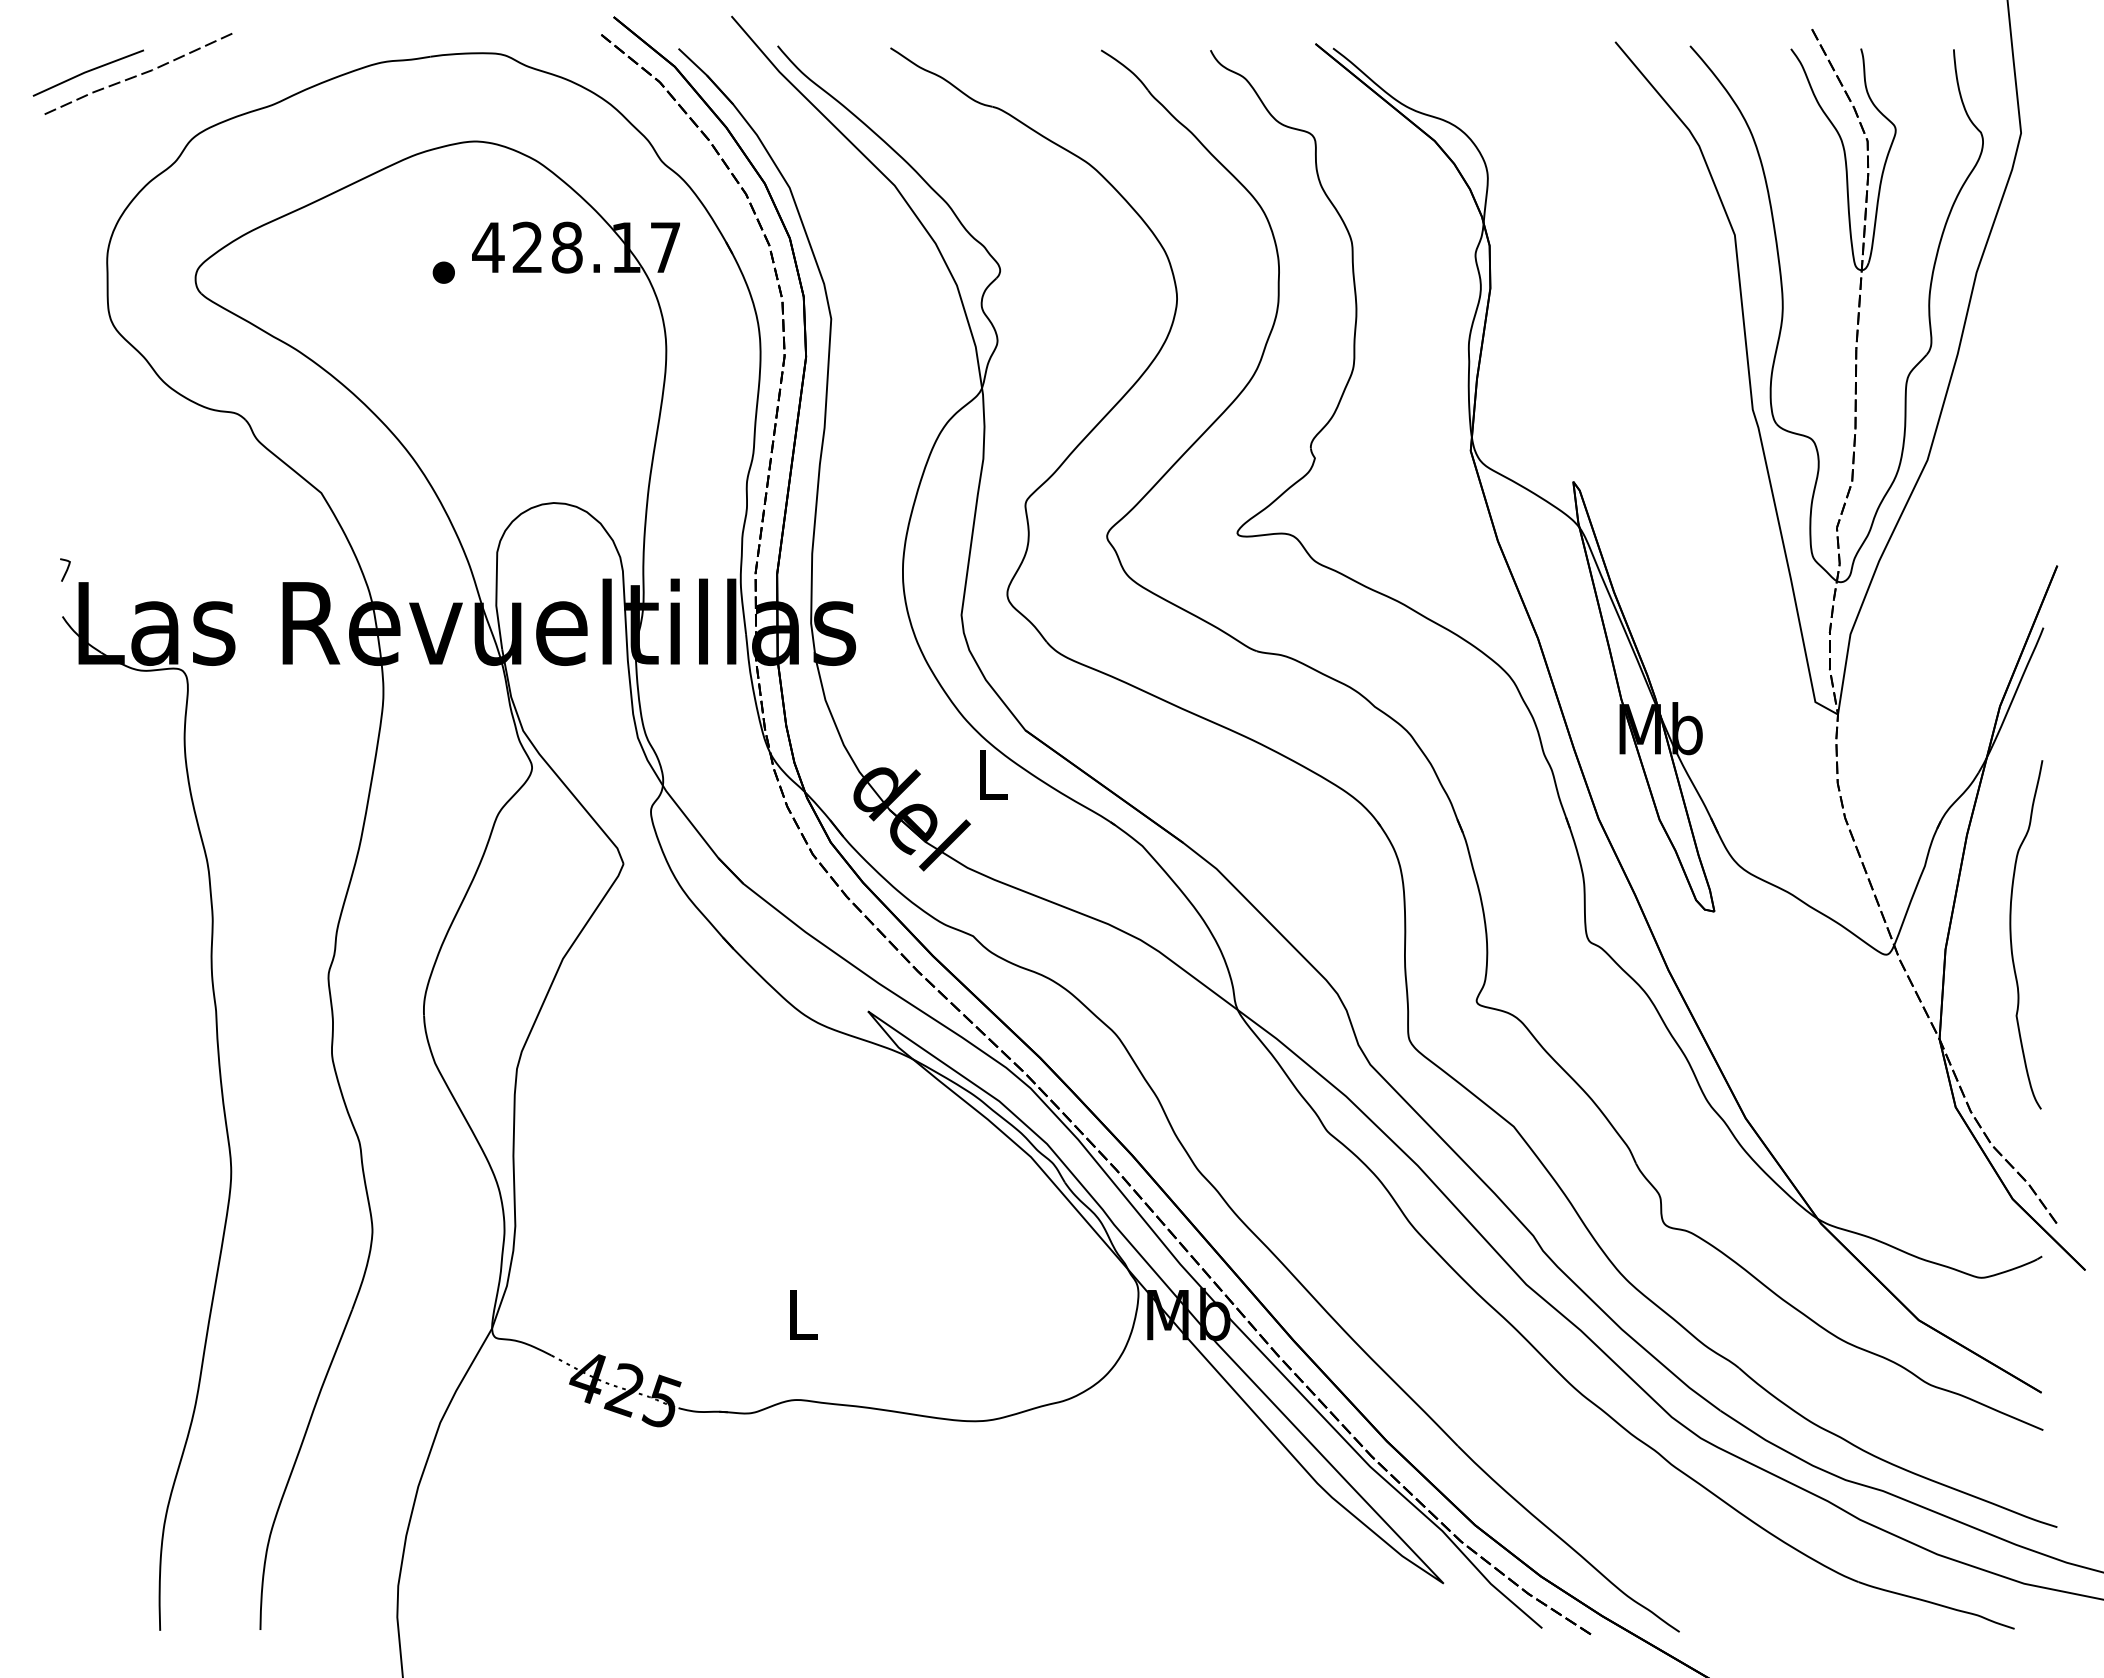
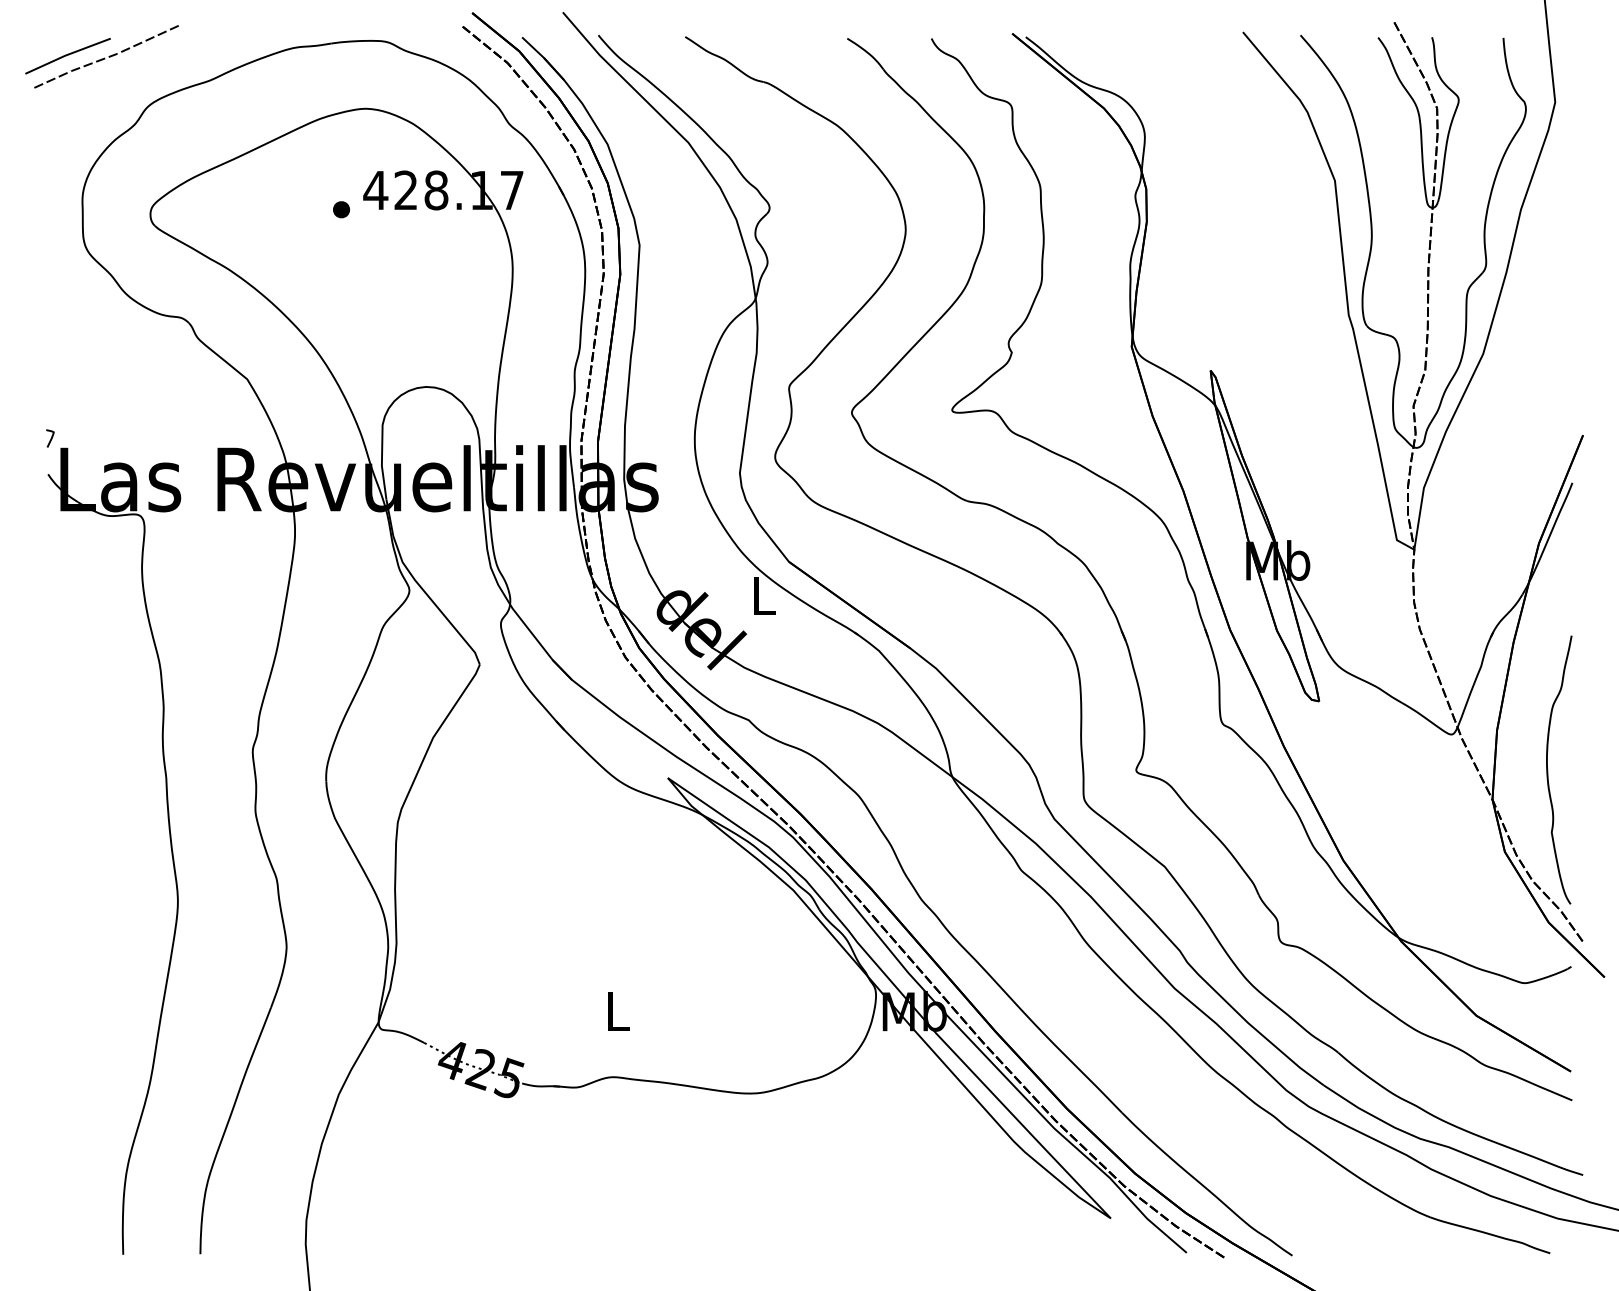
curve: (2011, 934) -> (1547, 769), moved

